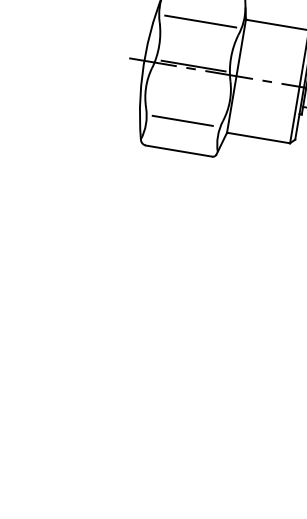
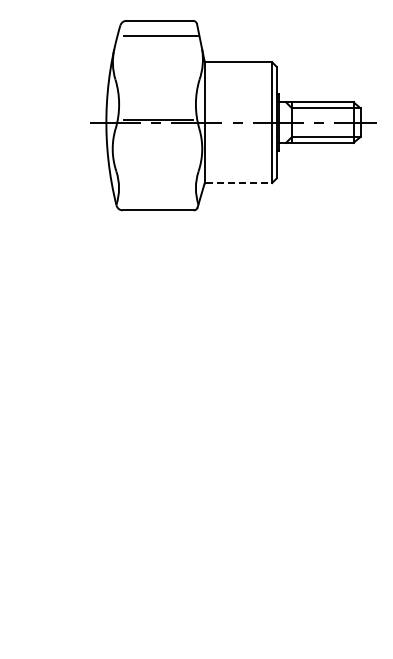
line: (200, 21) -> (157, 71), removed
line: (182, 120) -> (156, 178), removed
line: (259, 138) -> (239, 183), solid -> dashed

